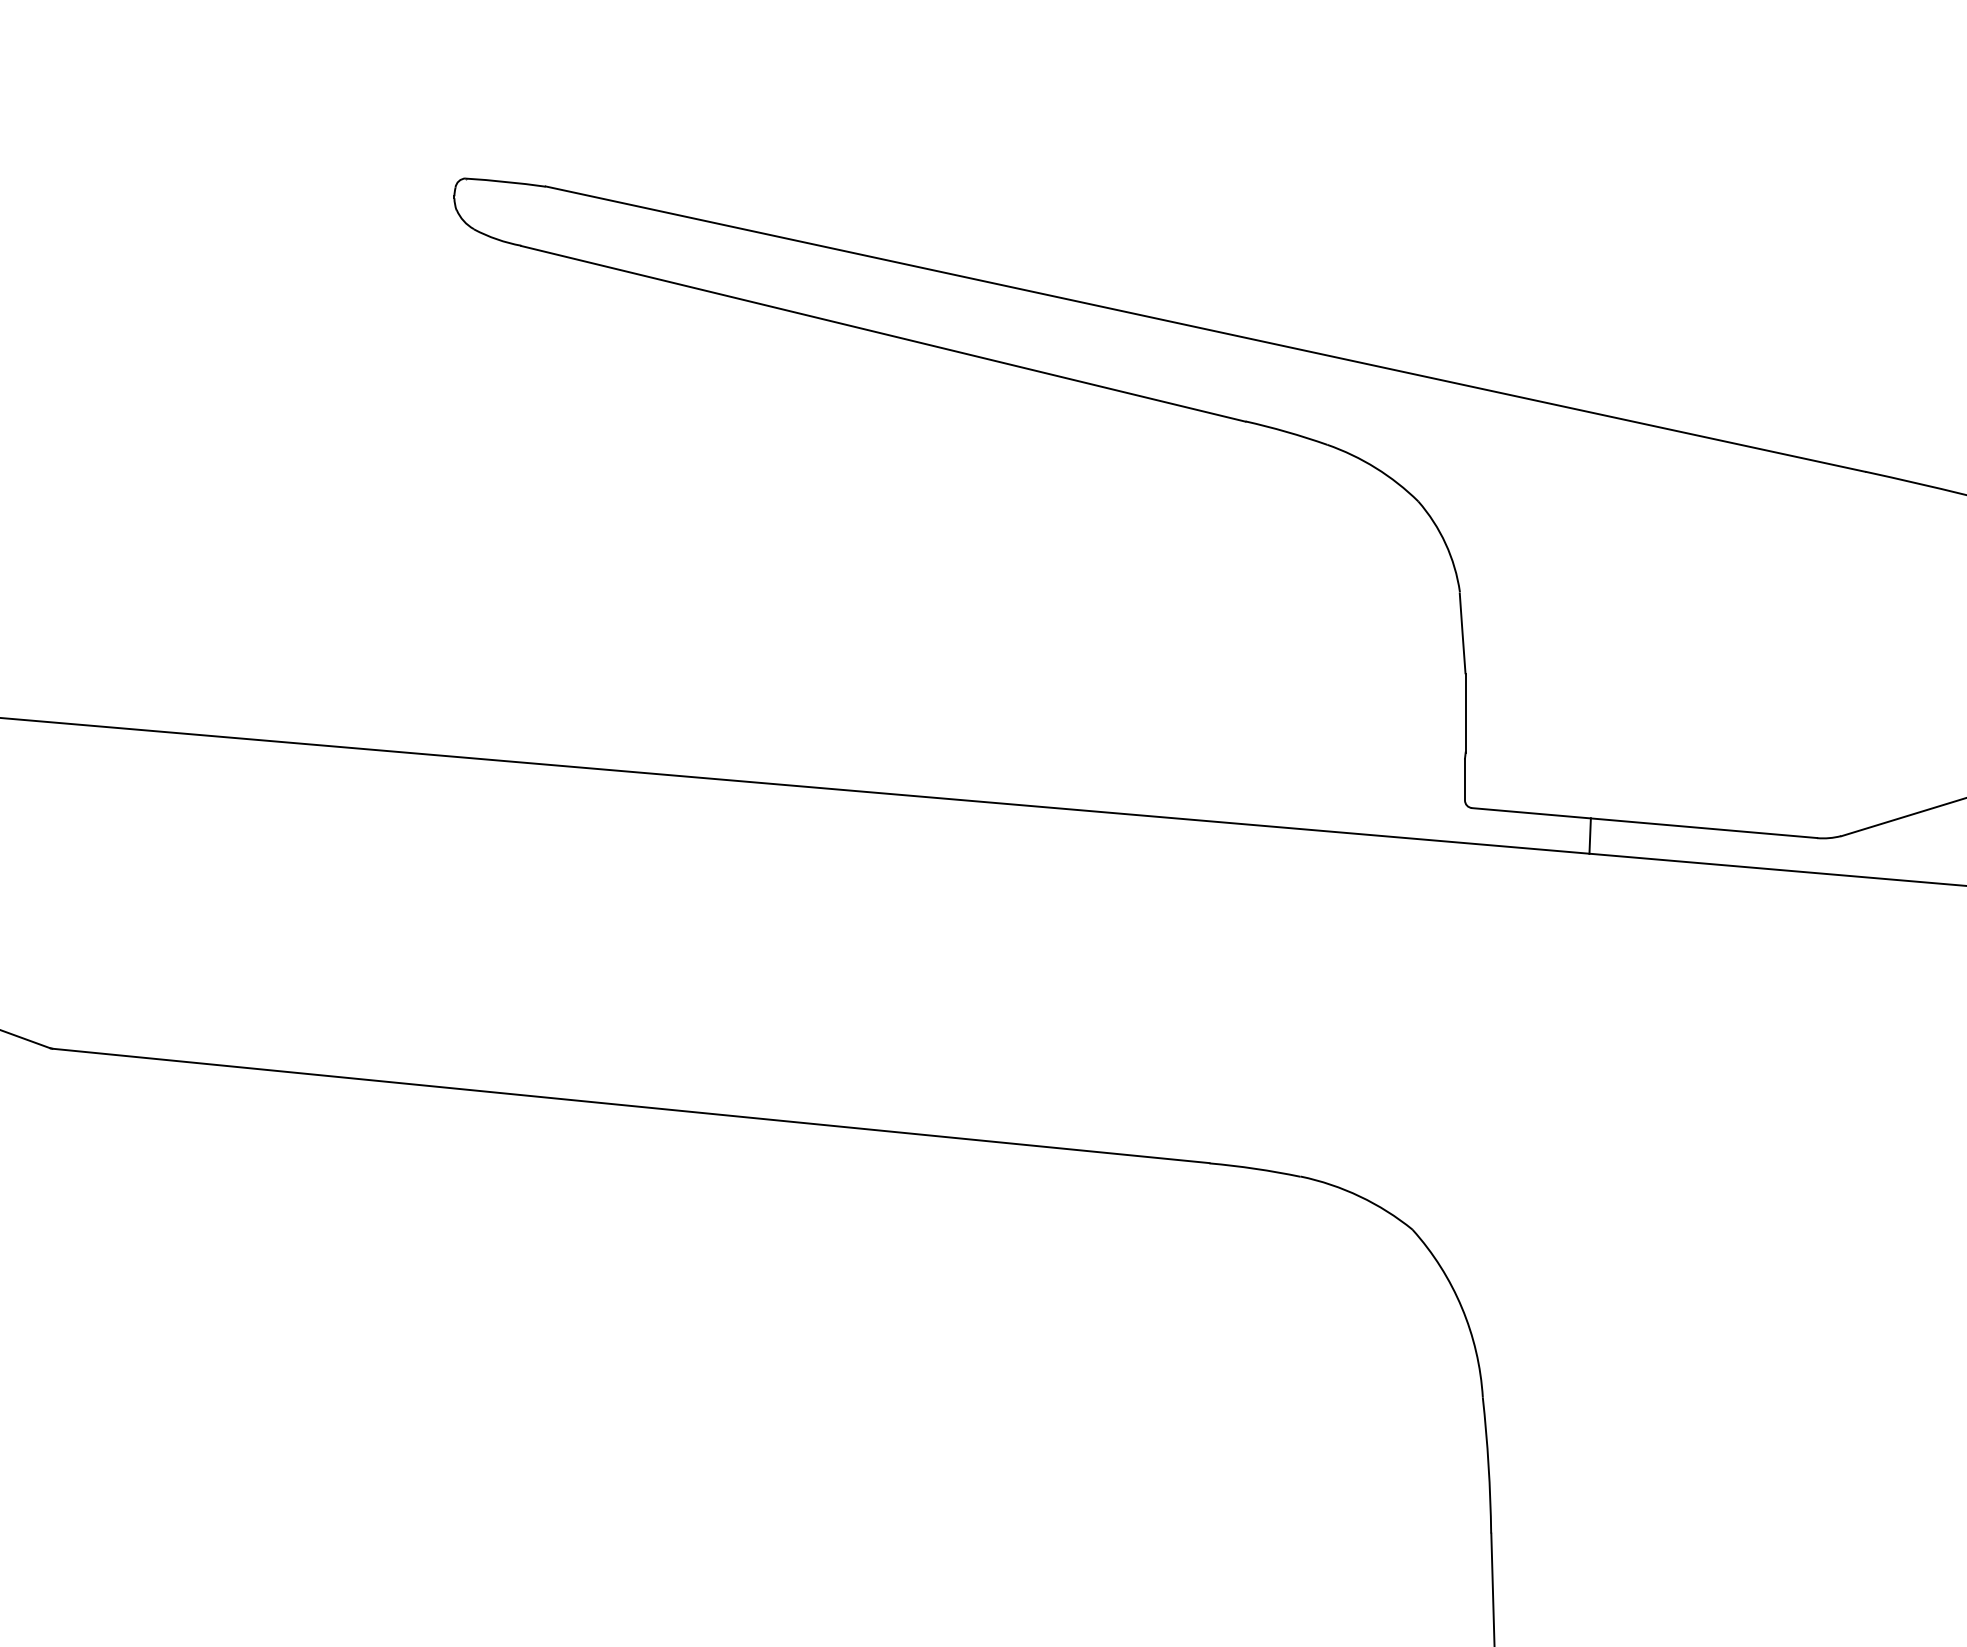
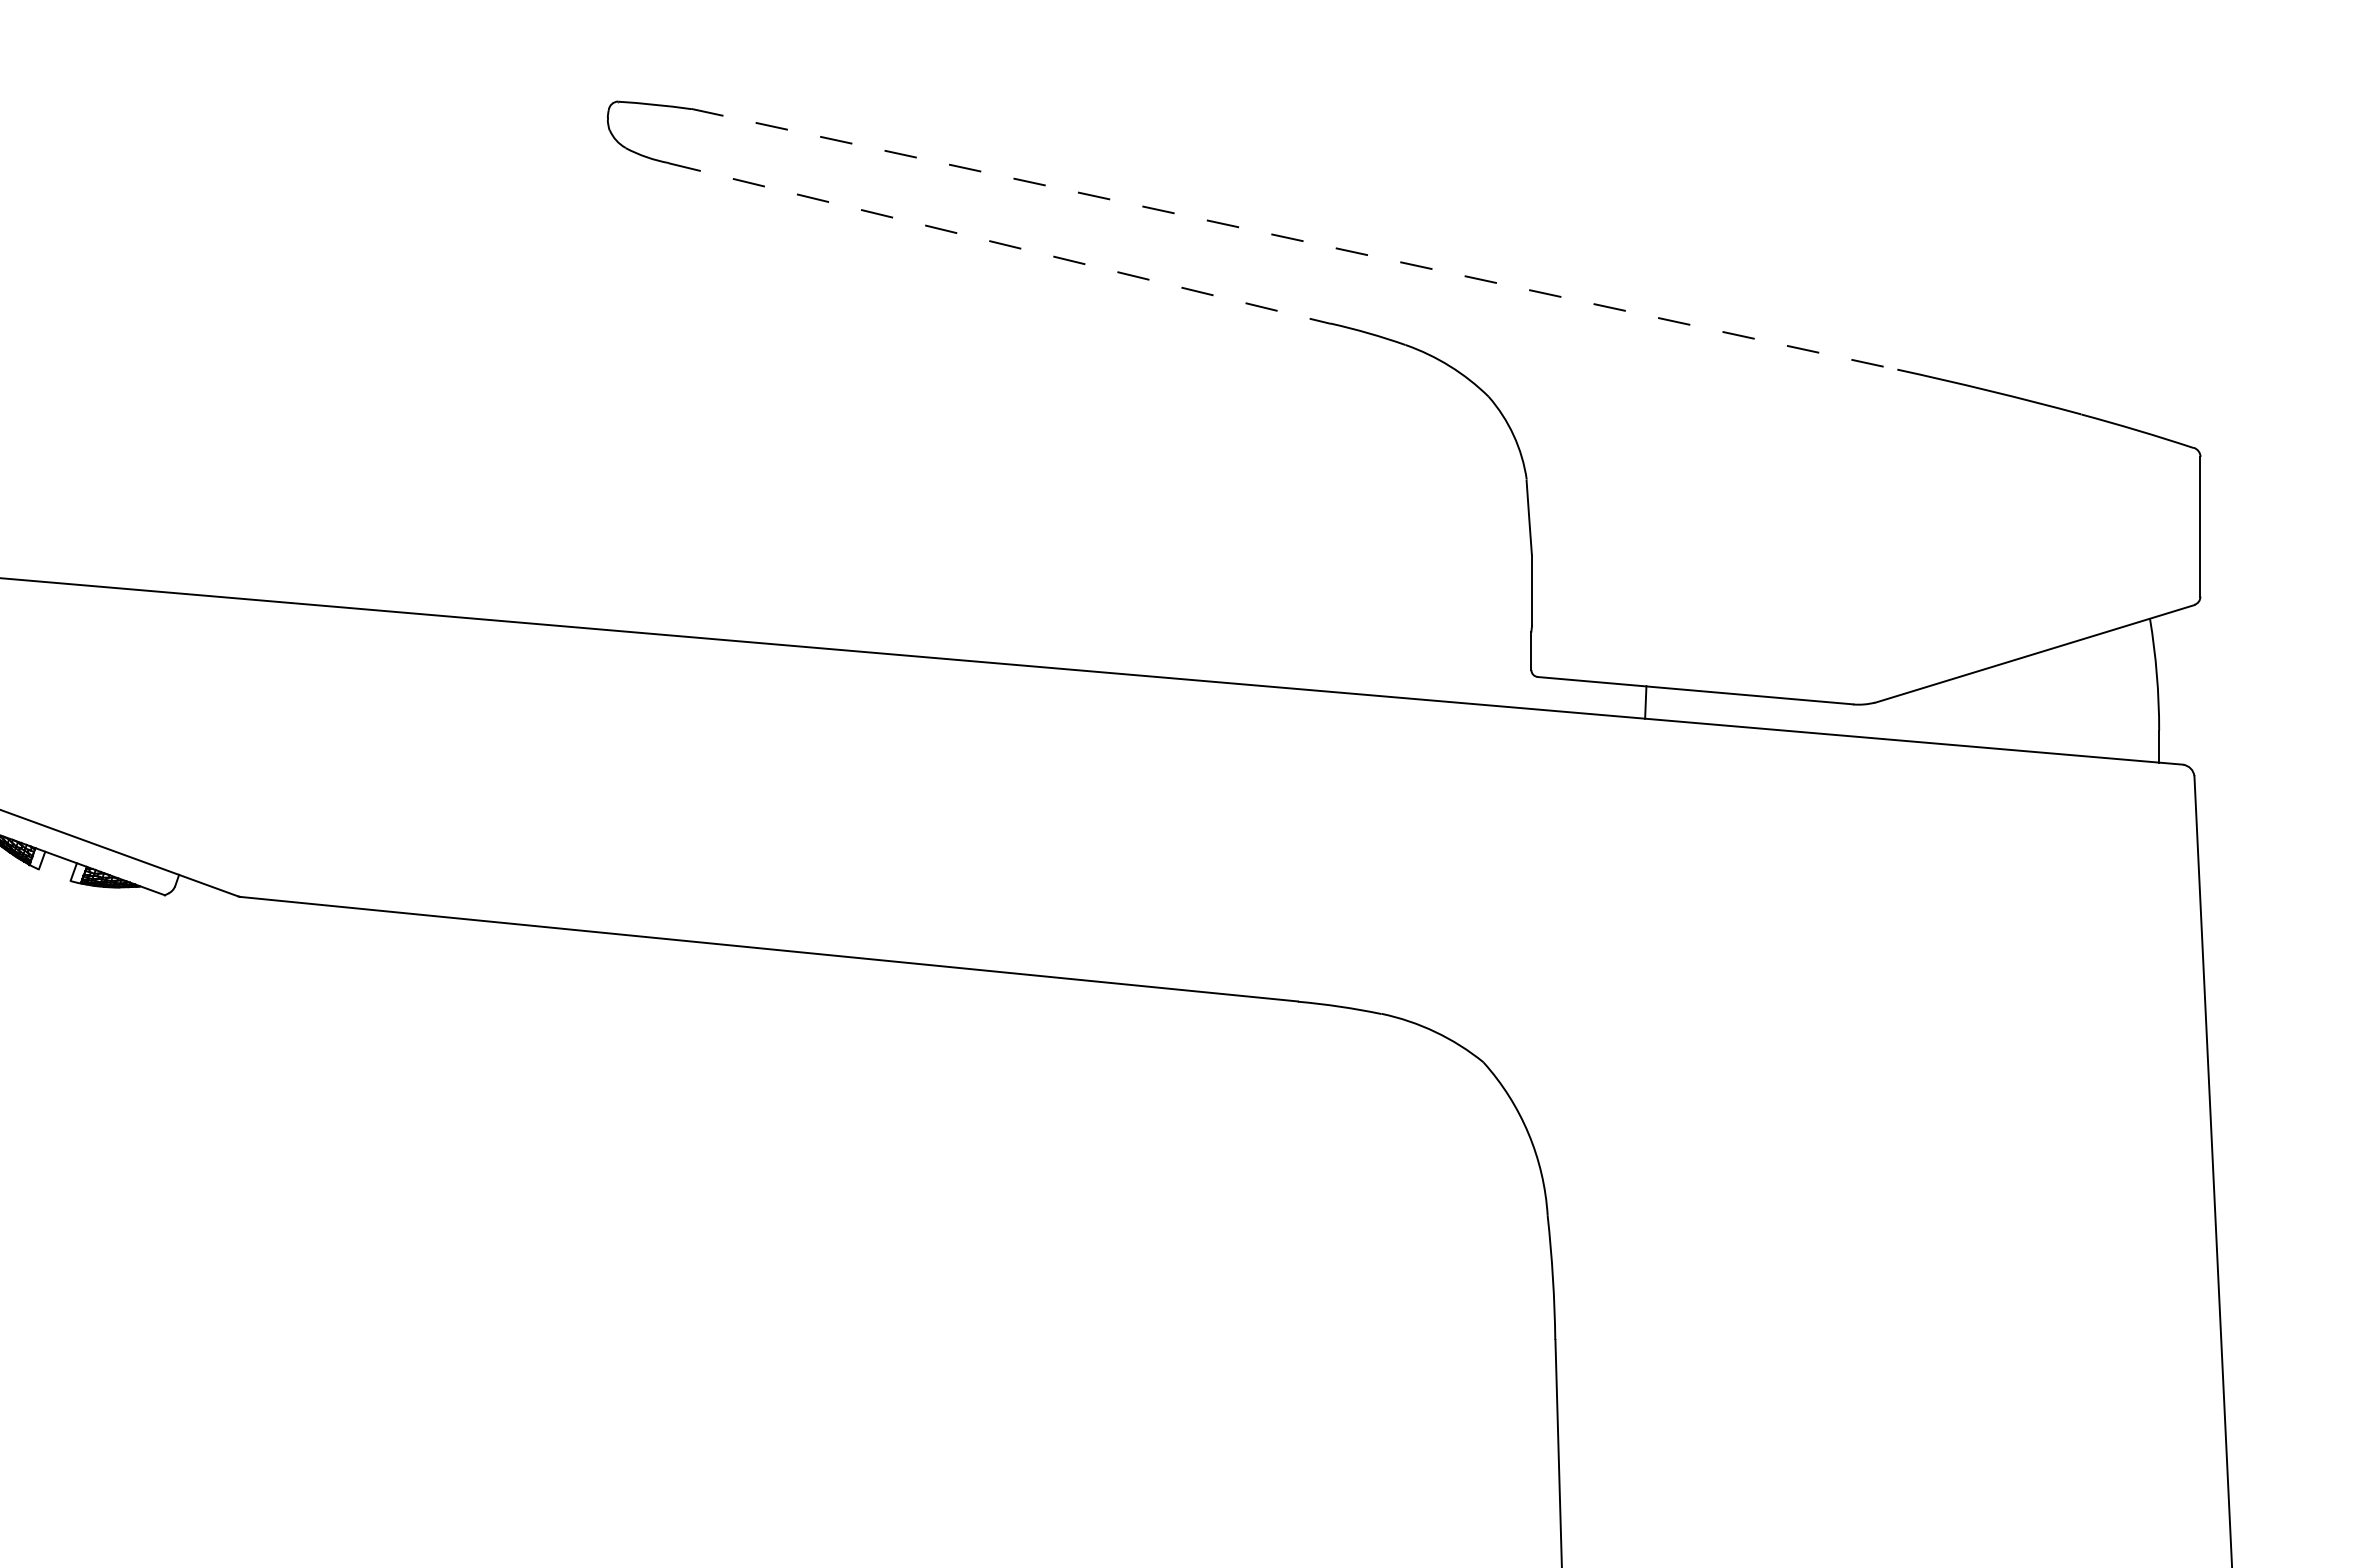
line: (1205, 329) -> (1294, 239), solid -> dashed
line: (883, 333) -> (999, 243), solid -> dashed

